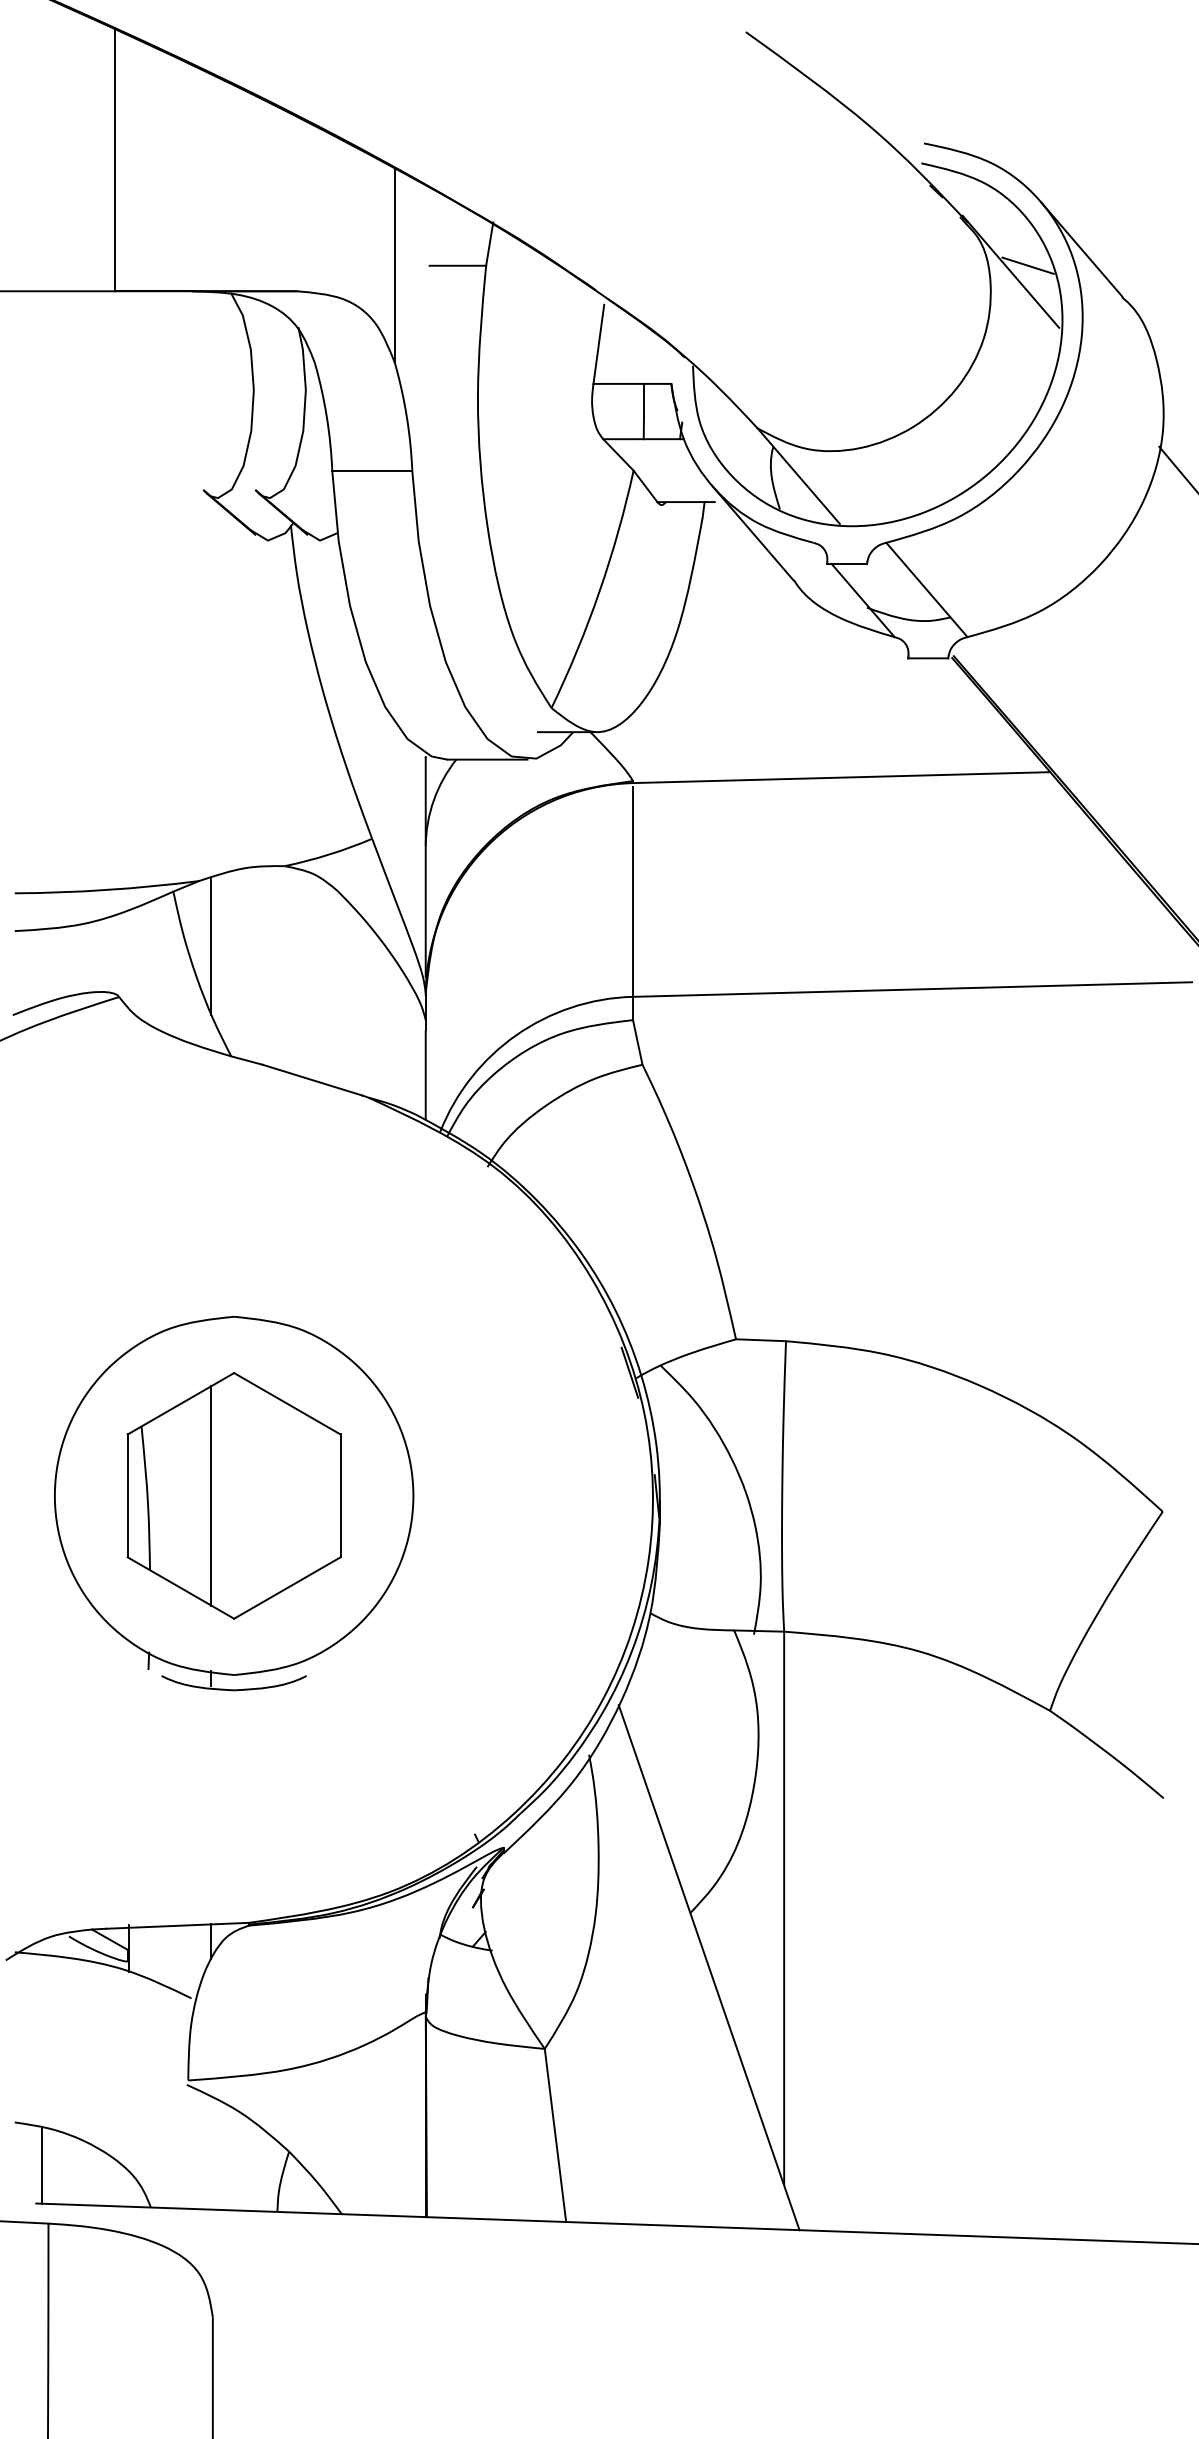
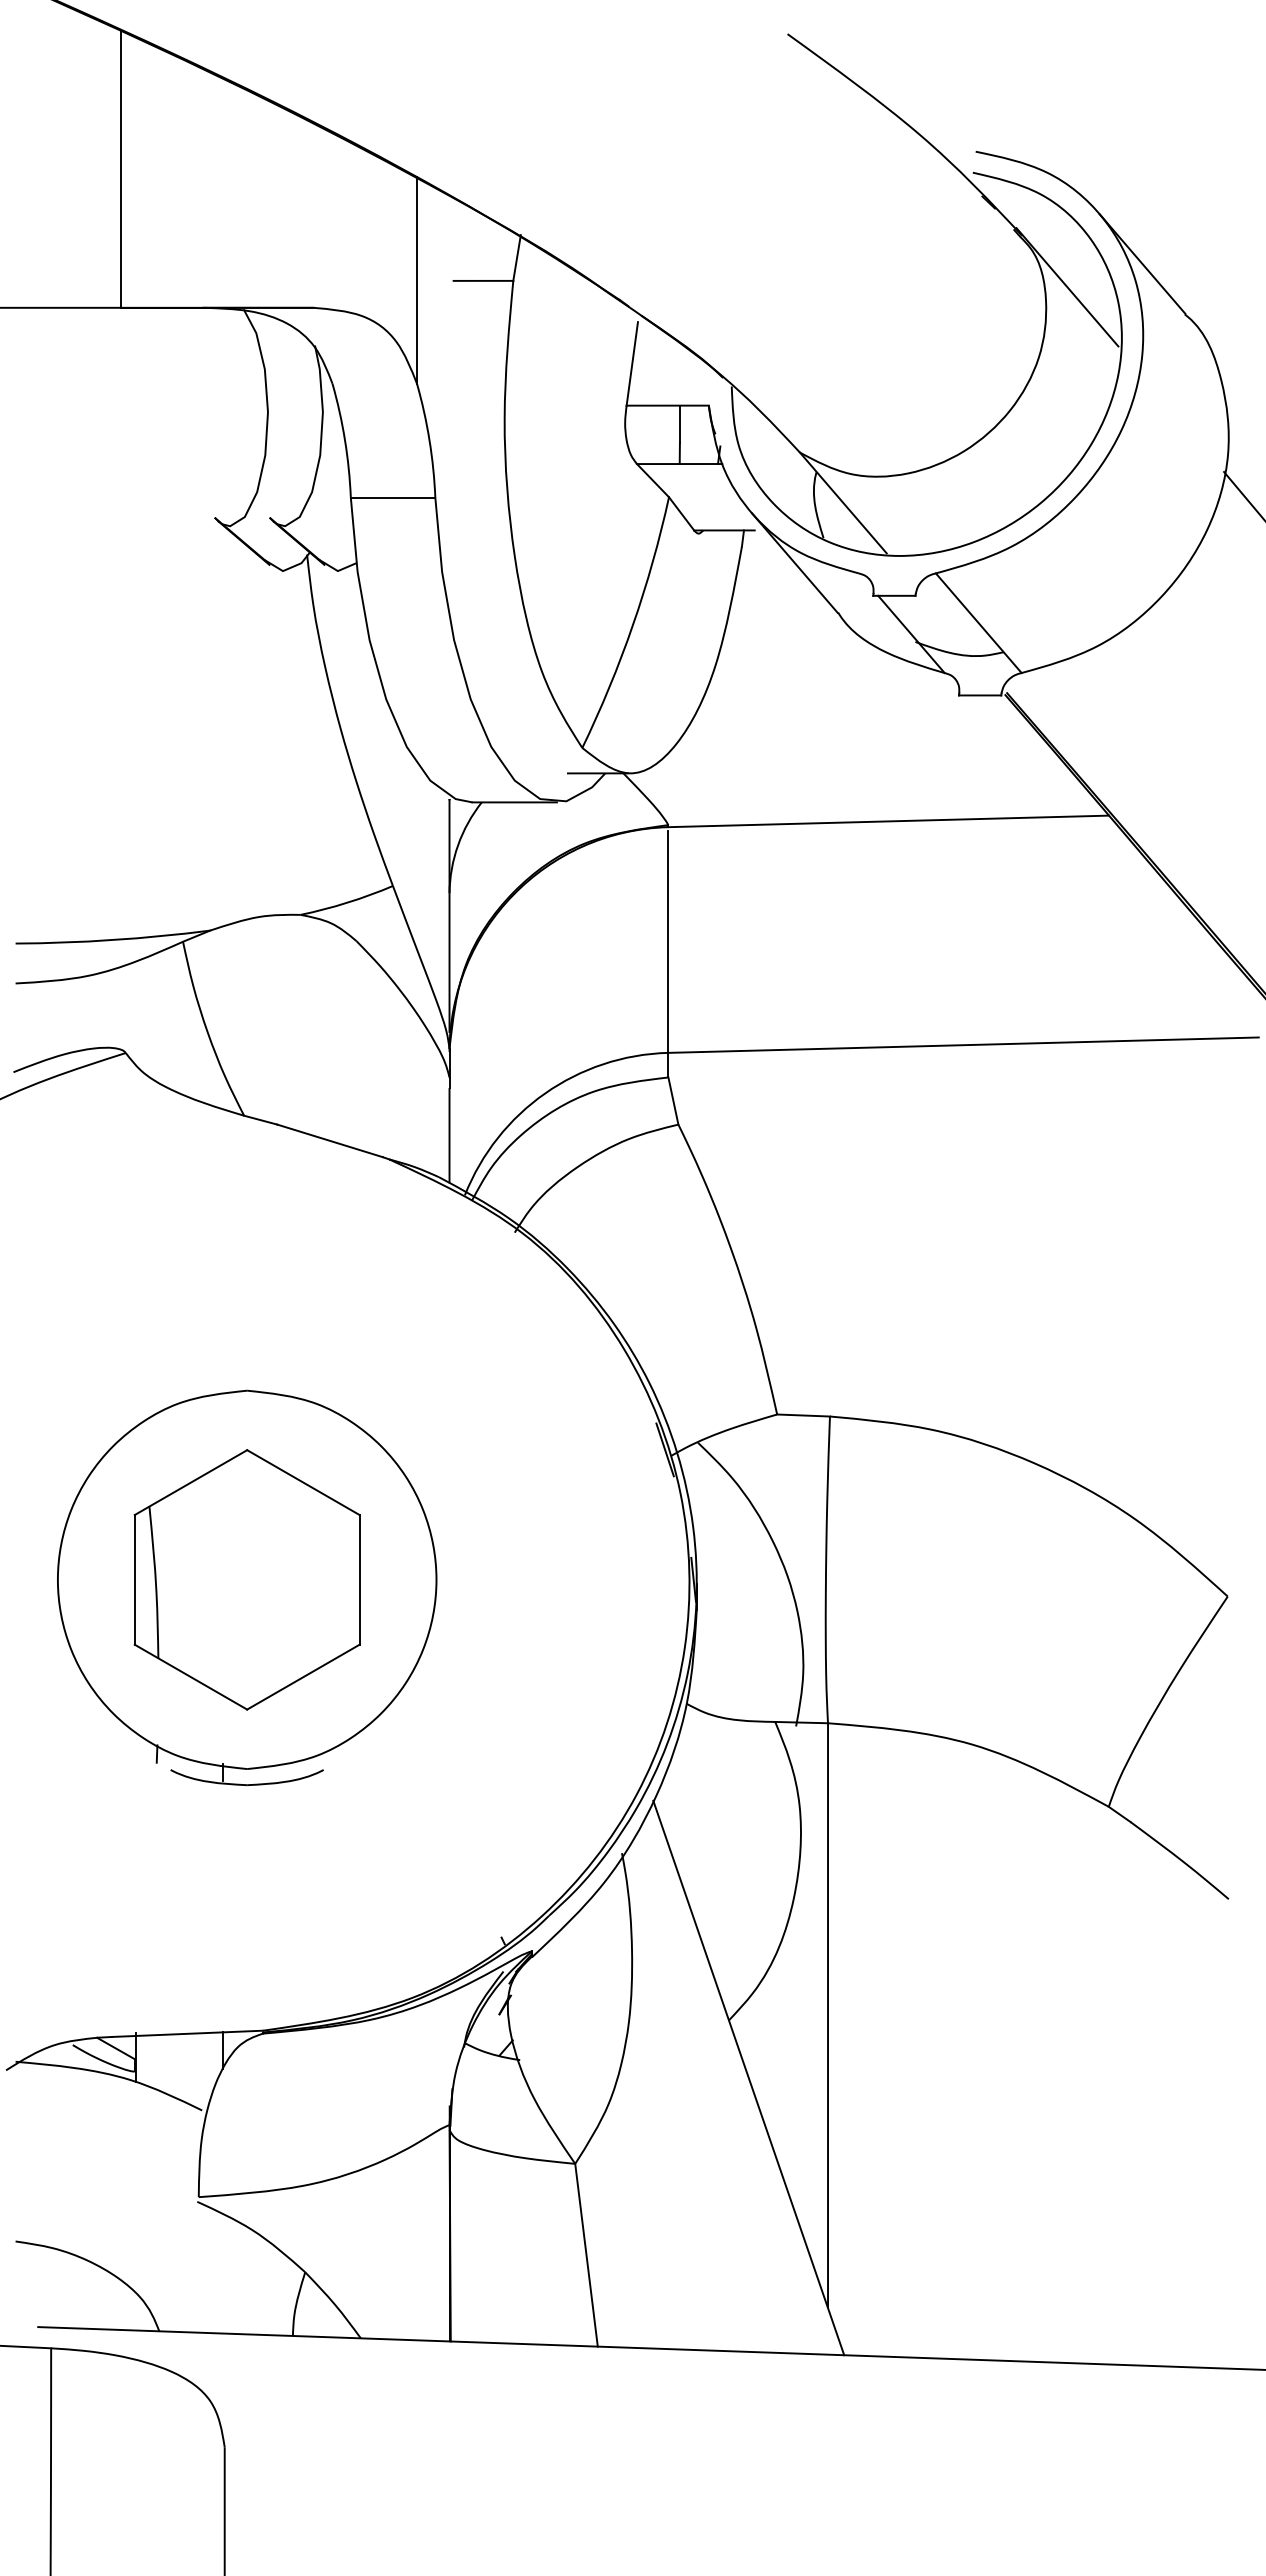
line: (1028, 265) -> (1085, 280), removed
line: (211, 946) -> (223, 999), removed
line: (211, 1495) -> (223, 1579), removed
line: (42, 2165) -> (44, 2286), removed

